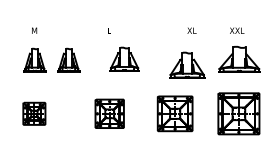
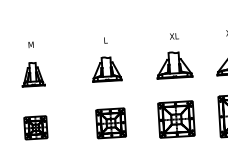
text: (191, 30) -> (173, 36), moved
part: (124, 58) -> (106, 68), moved
part: (68, 59) -> (66, 71), removed
part: (187, 64) -> (174, 64), moved

